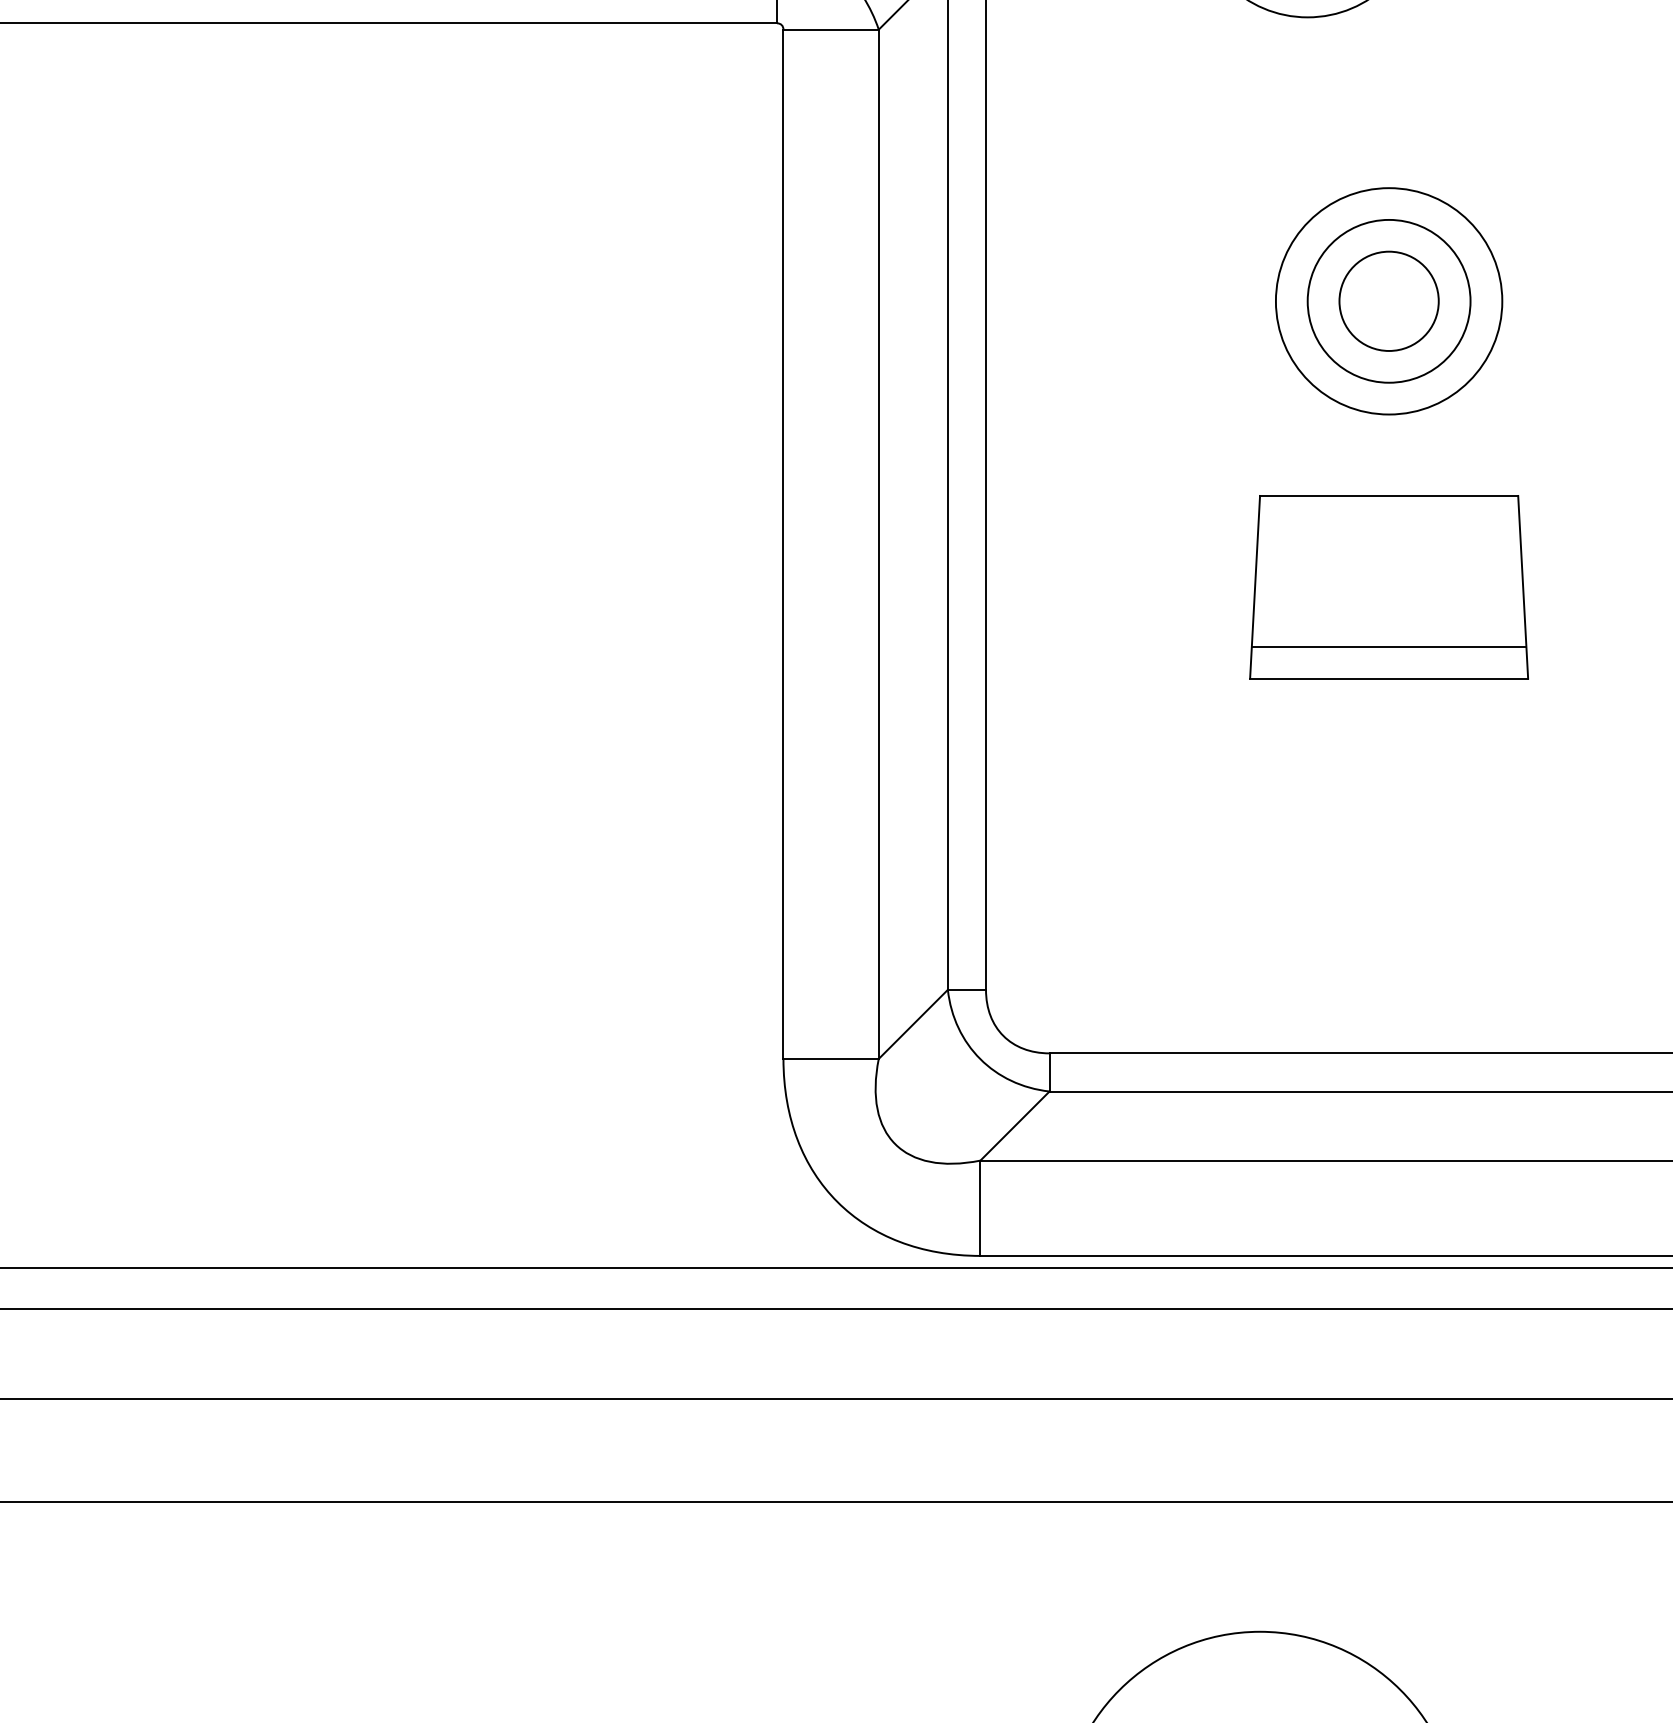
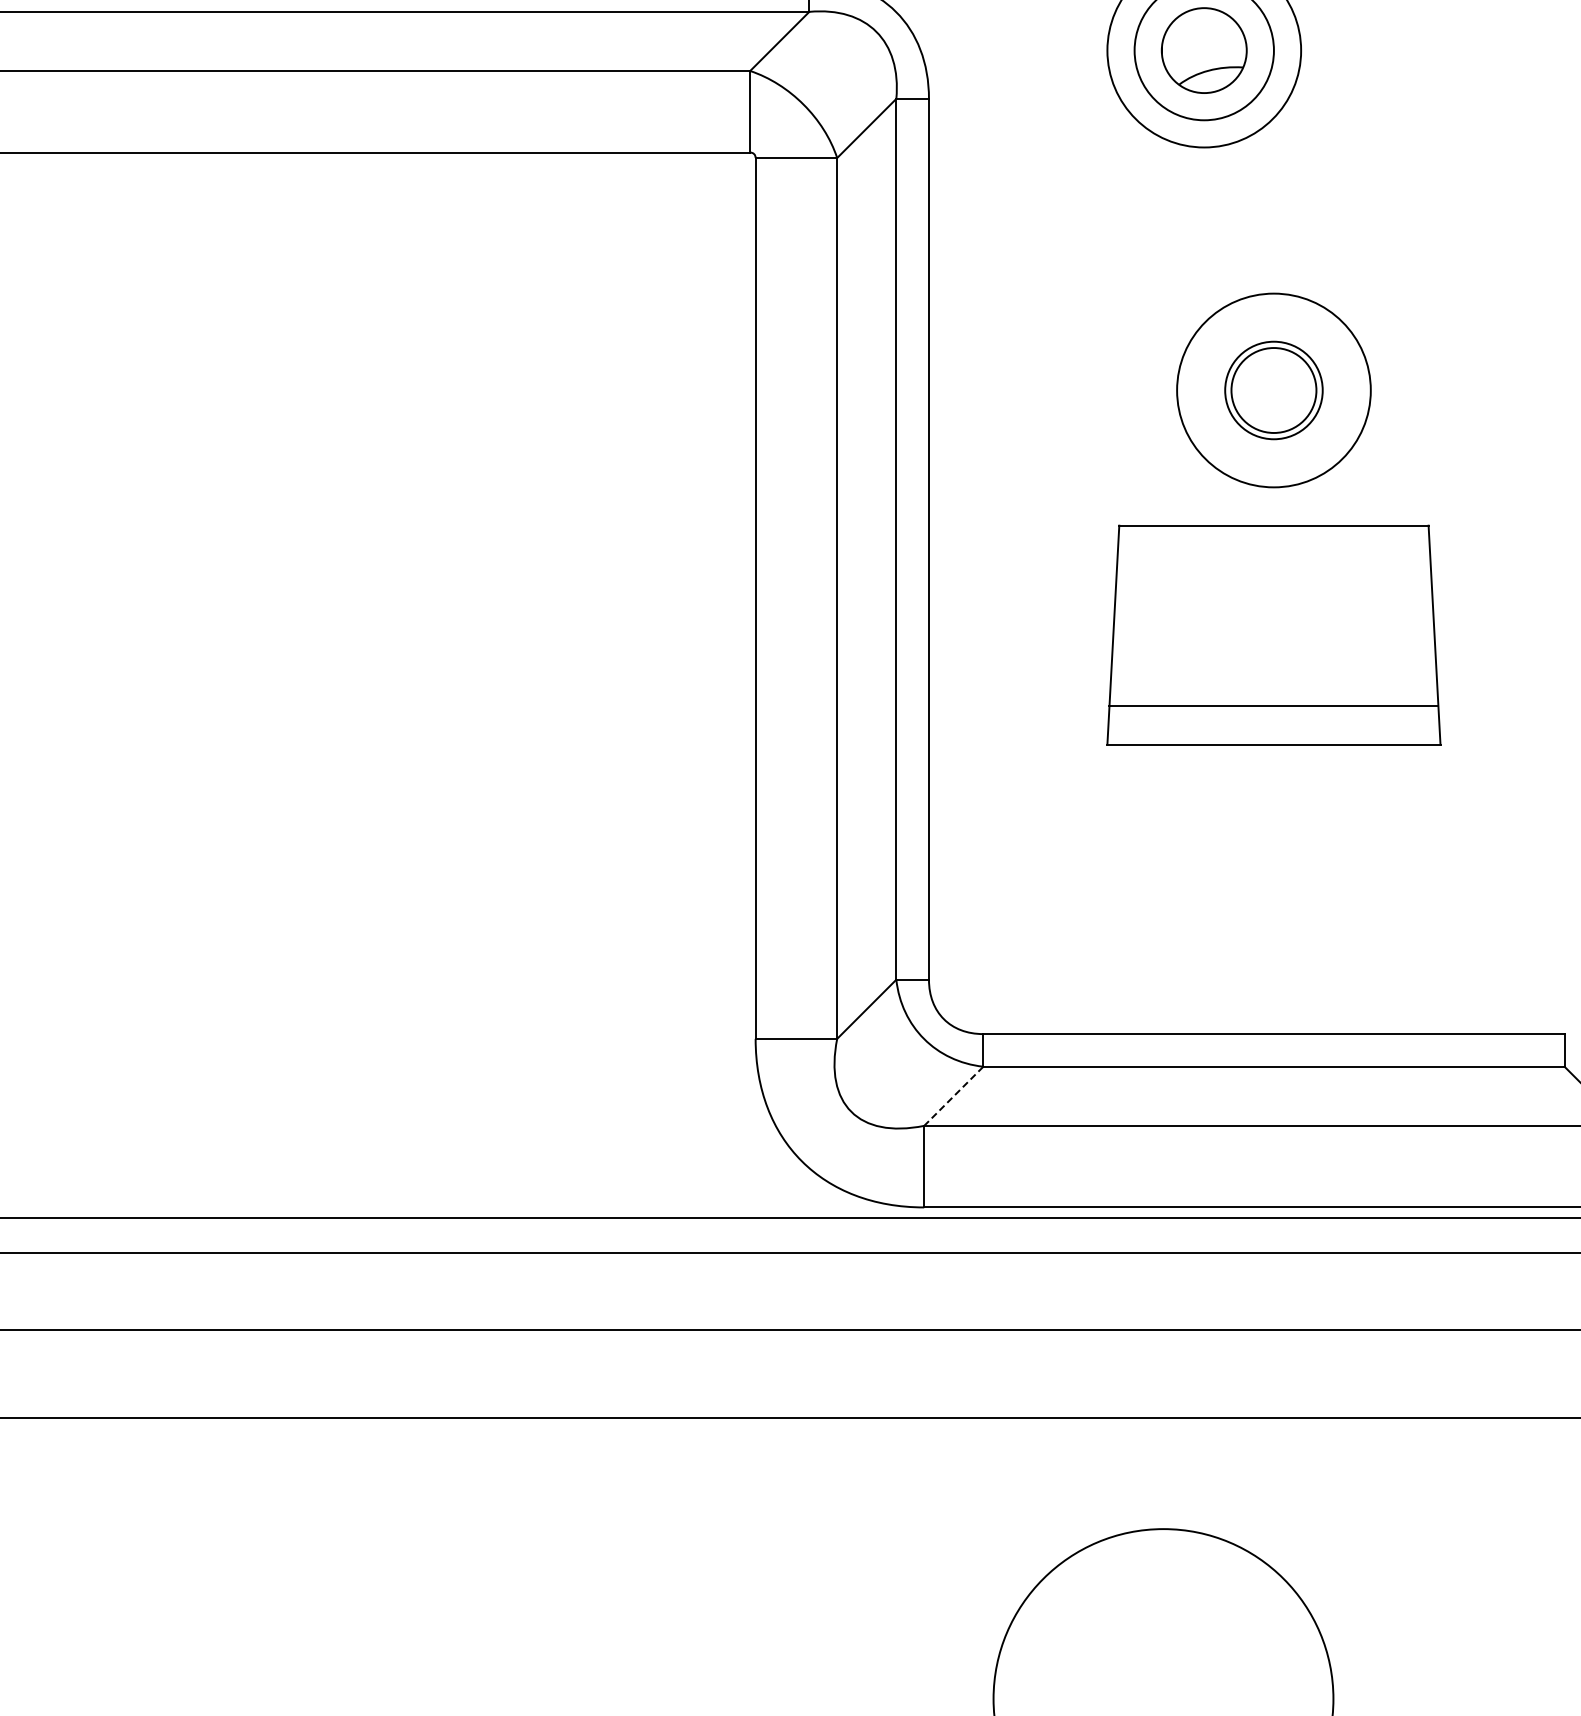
circle: (1388, 301) -> (1273, 390), size x0.7
part: (1388, 587) -> (1273, 635), size x1.4
line: (1014, 1126) -> (953, 1096), solid -> dashed

